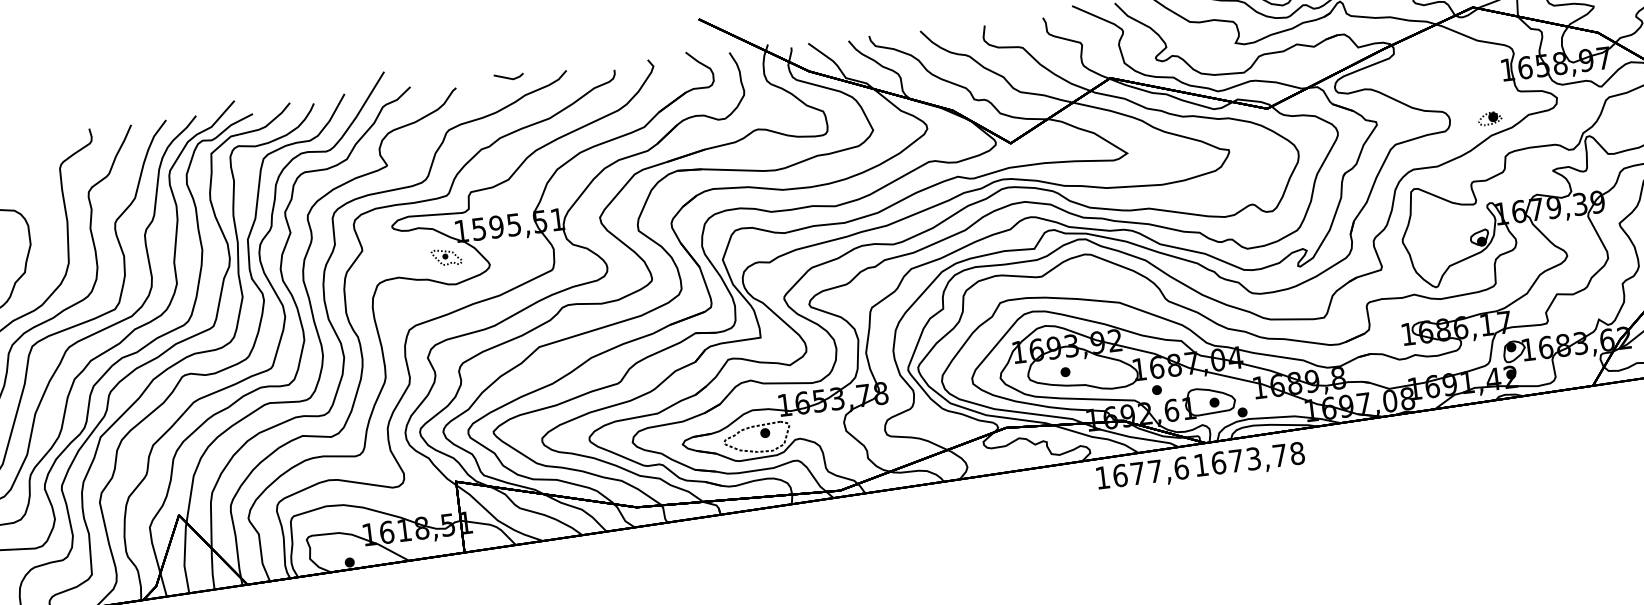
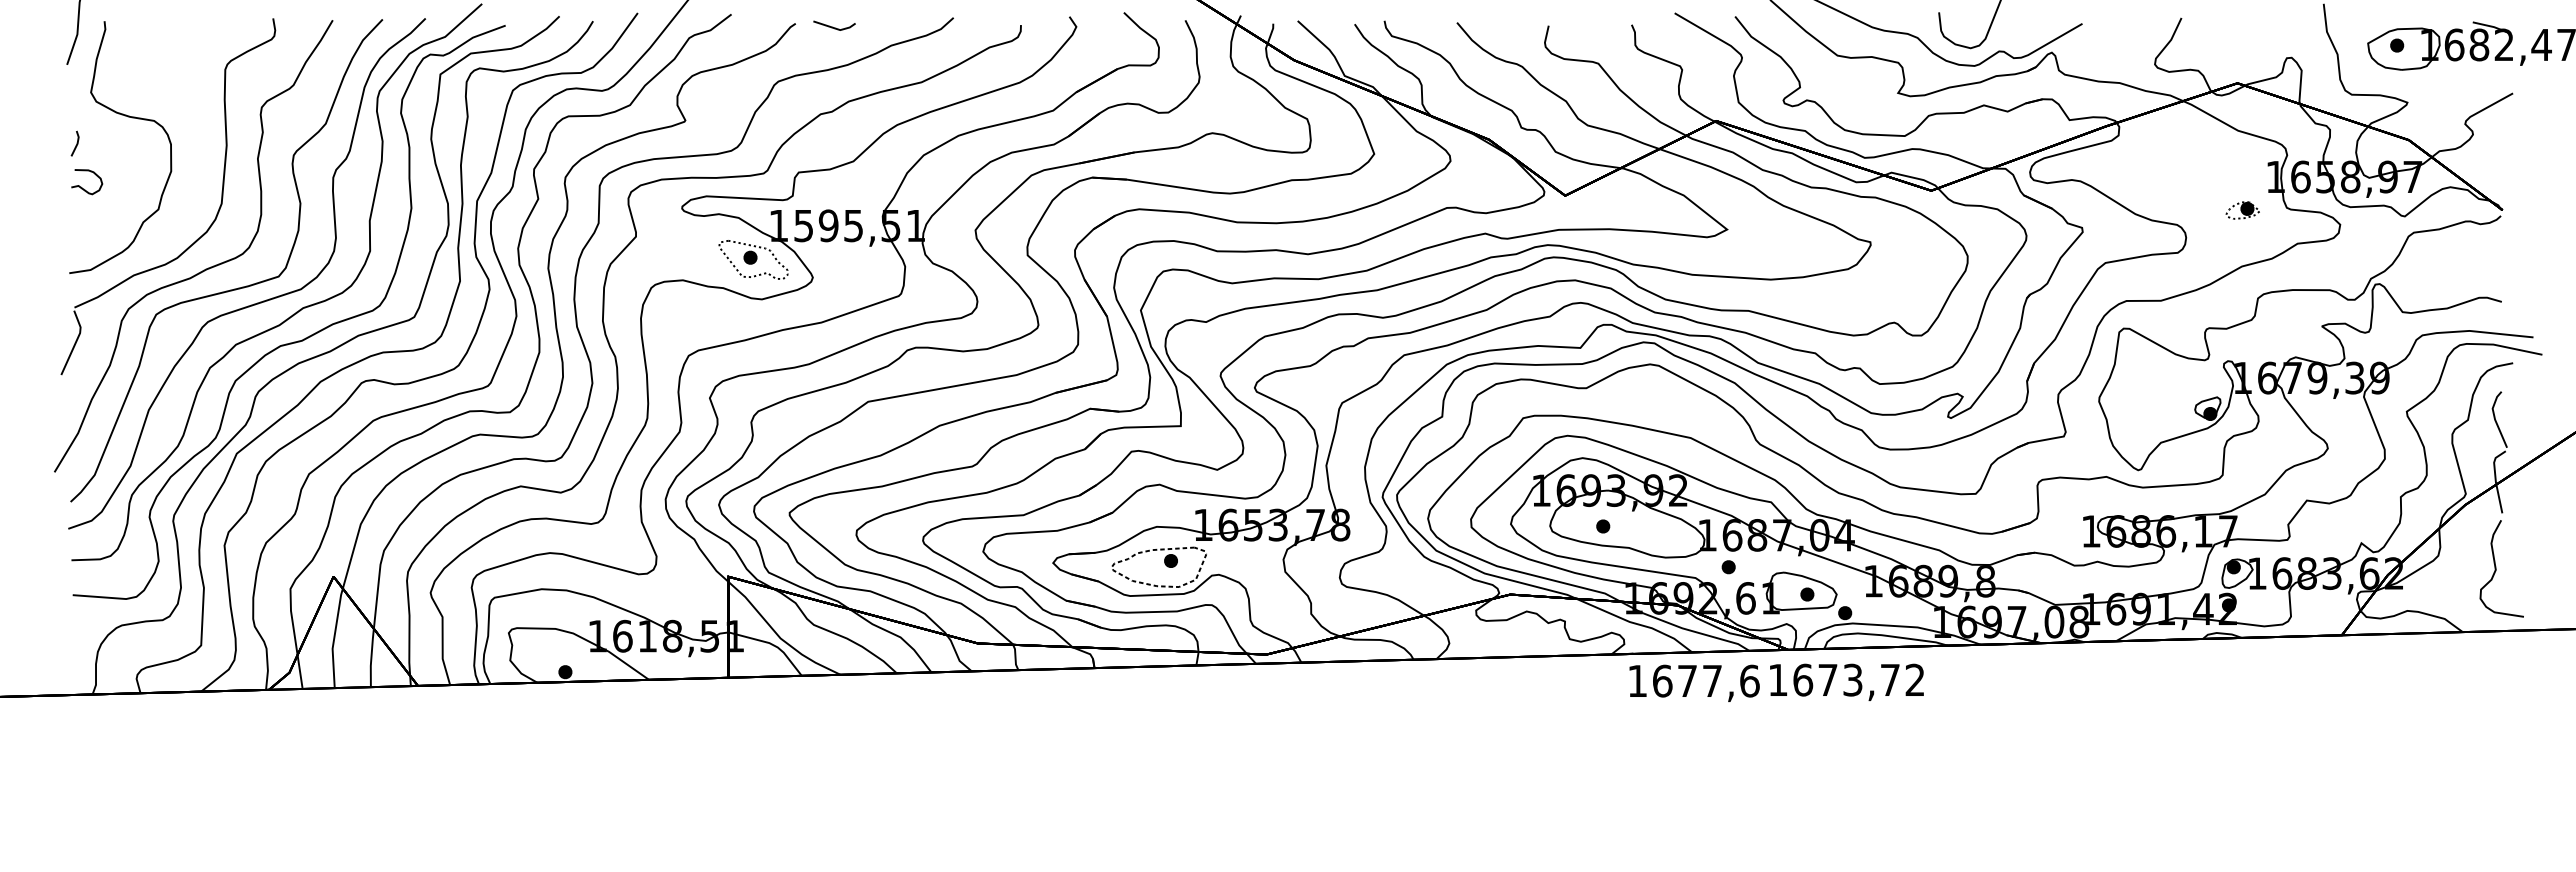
line: (509, 77) -> (834, 27), moved
part: (1489, 118) -> (2242, 210), moved
part: (446, 257) -> (753, 259), size x1.67
text: (1297, 453) -> (1915, 679), 1673,78 -> 1673,72

